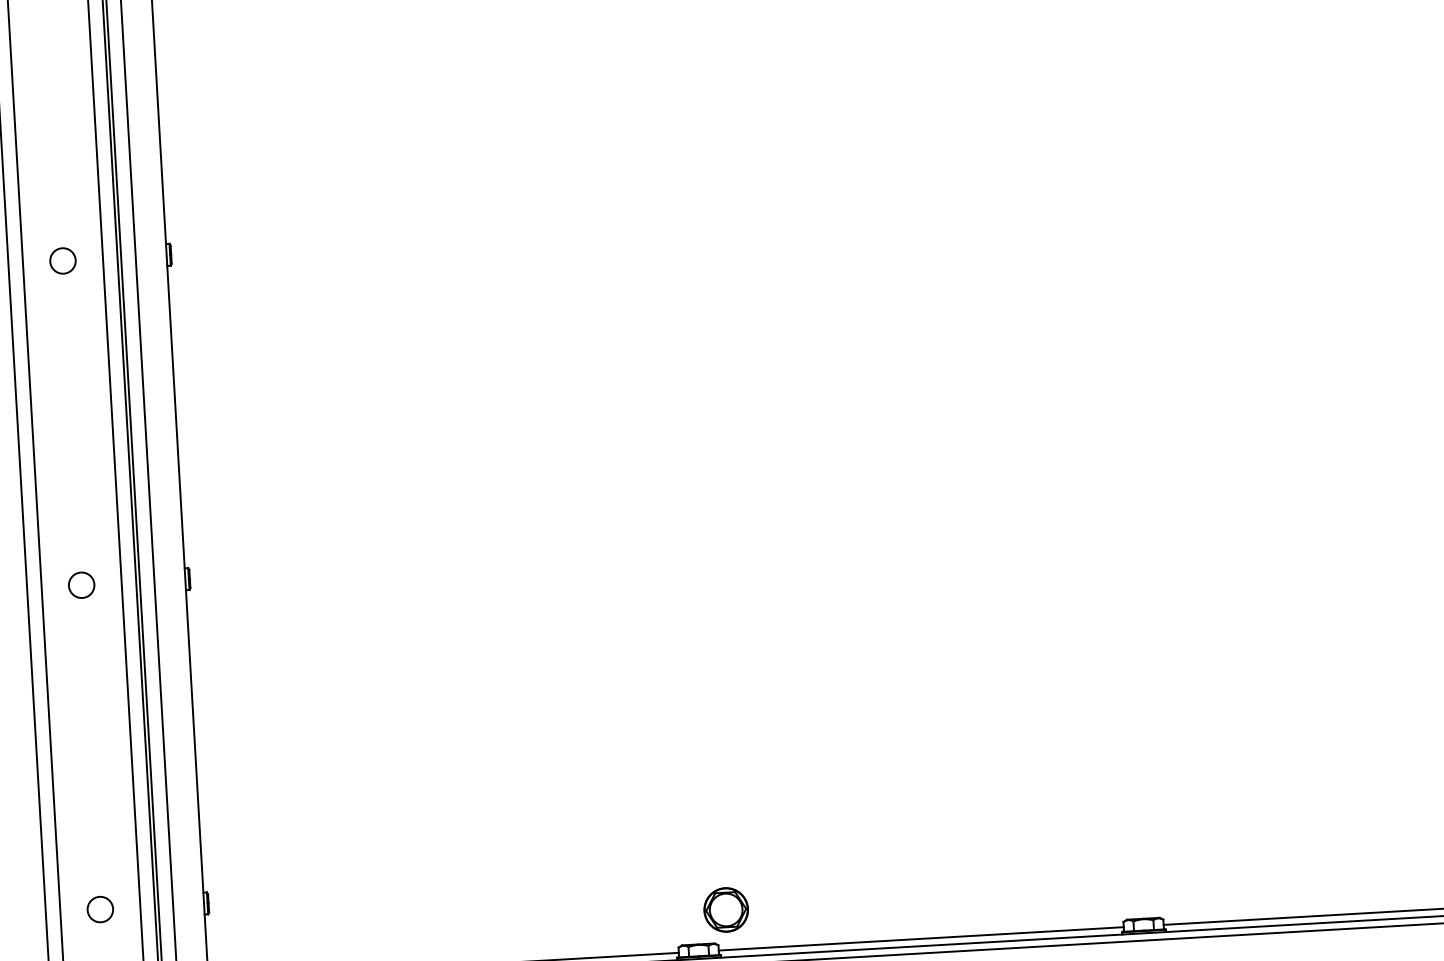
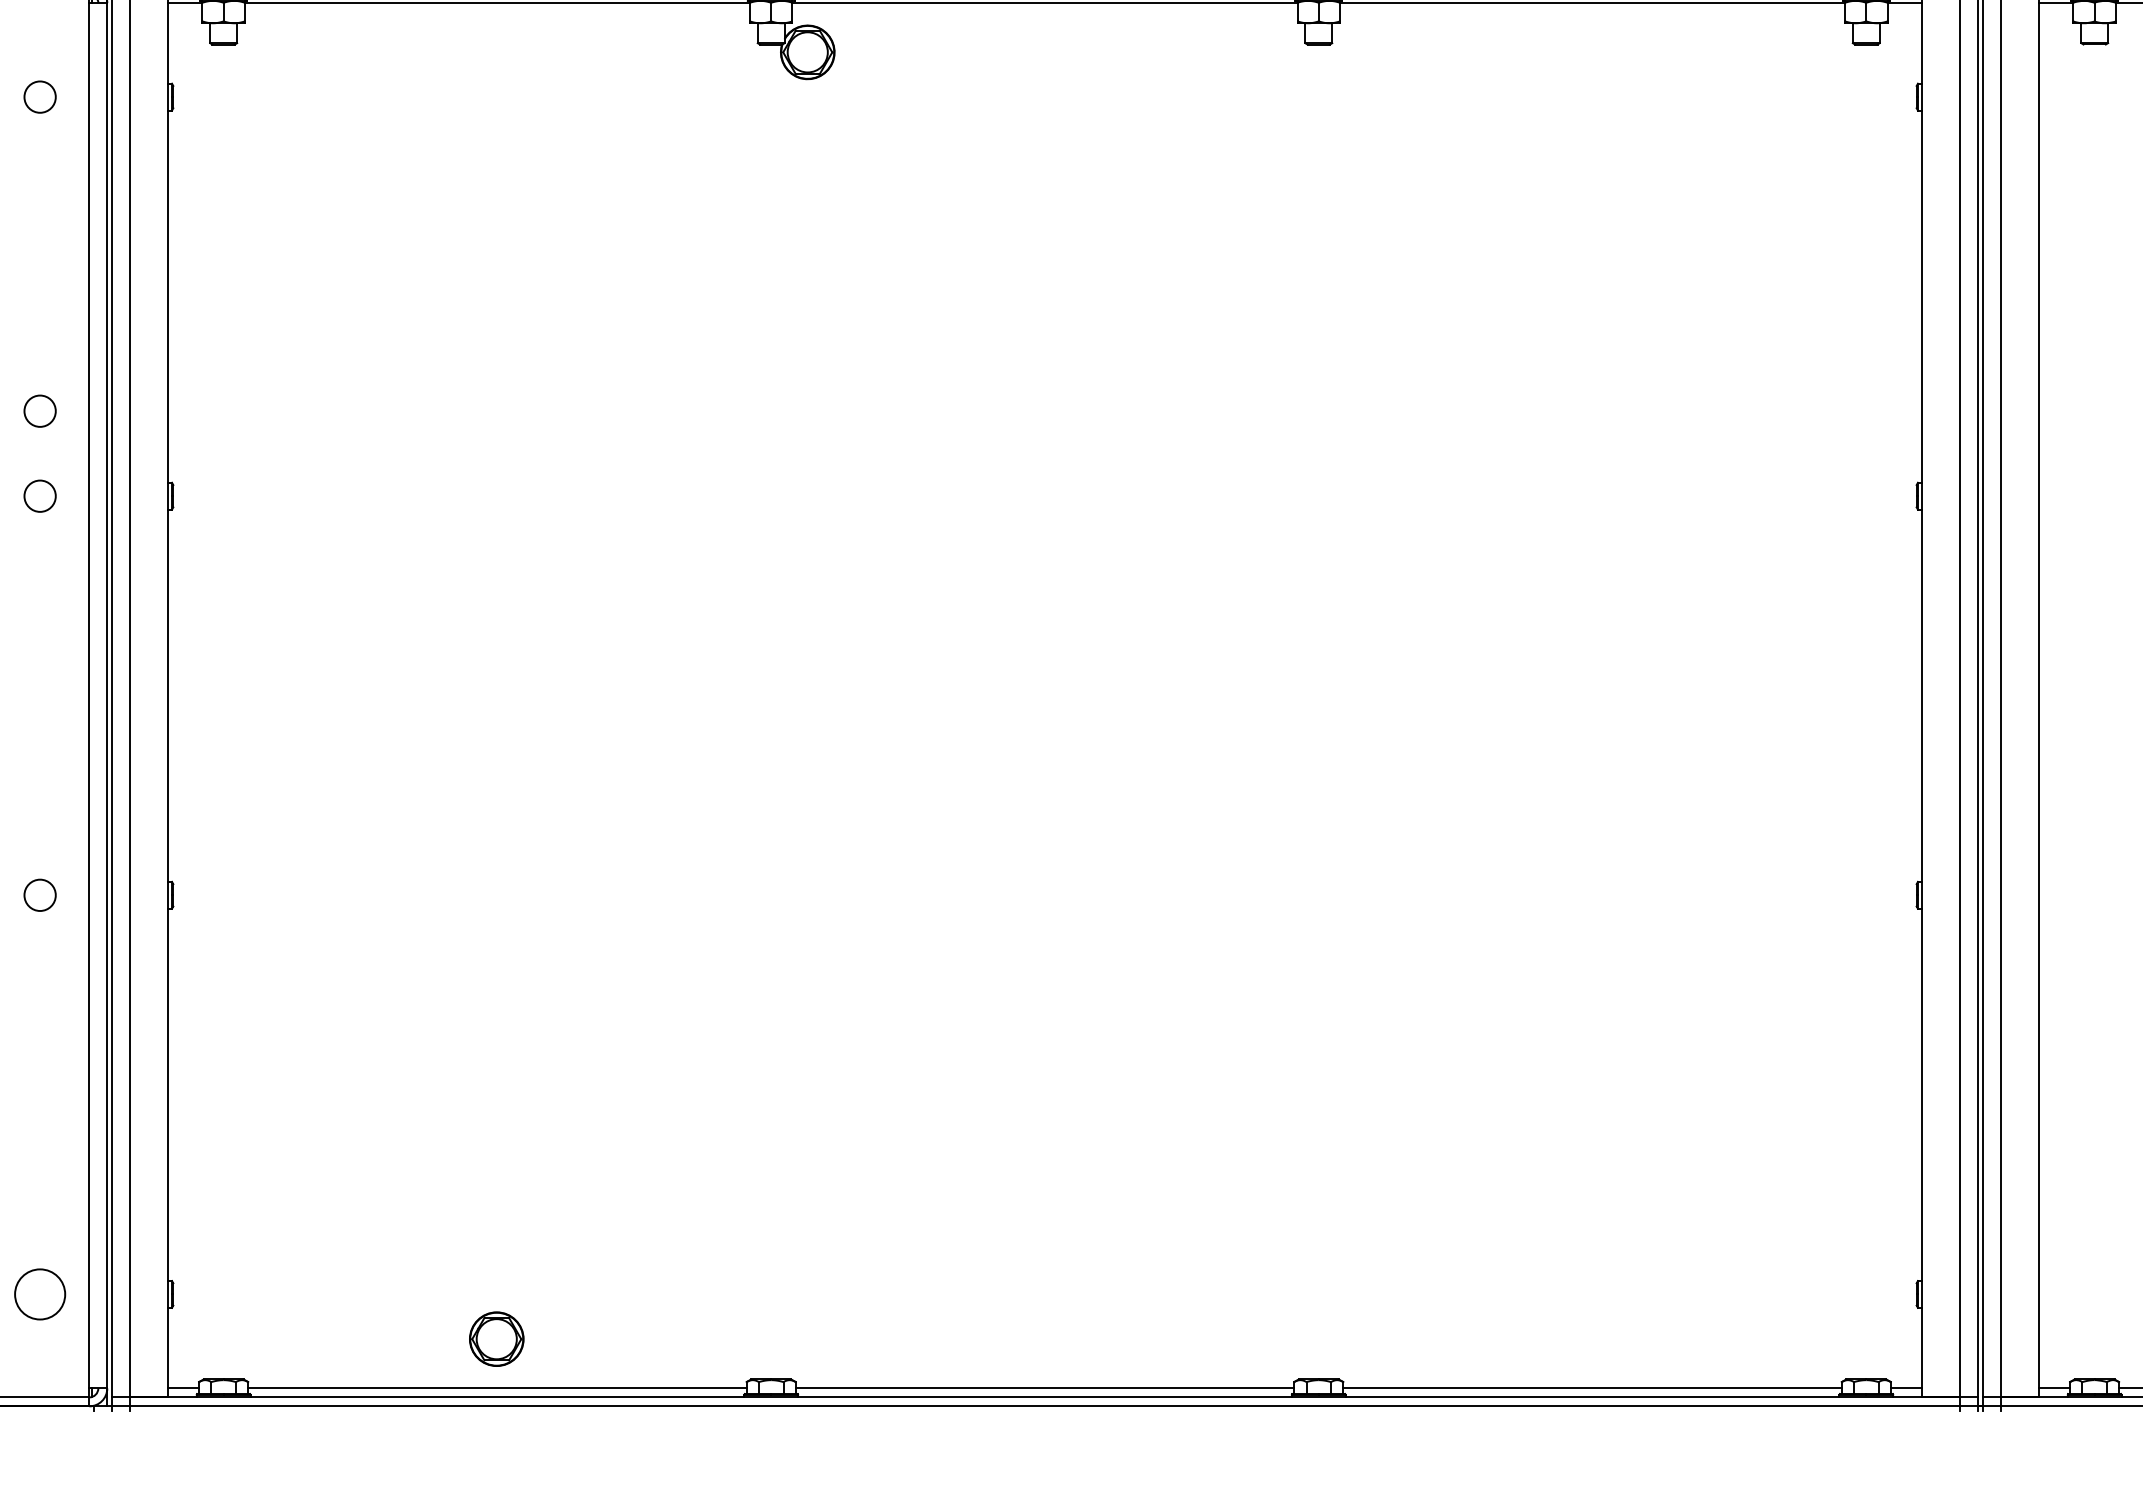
circle: (58, 191) -> (39, 410), added
circle: (99, 909) -> (39, 1294), size x1.6
part: (725, 909) -> (496, 1338), moved

